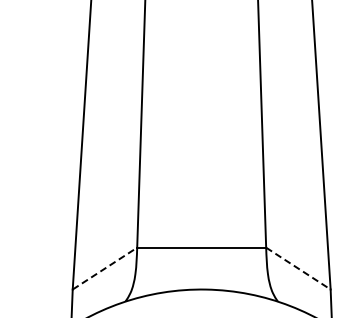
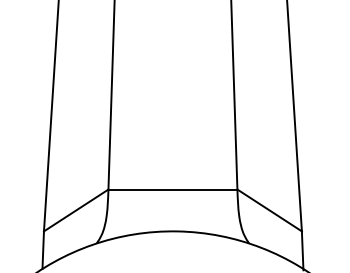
line: (105, 268) -> (76, 210), dashed -> solid
line: (298, 268) -> (269, 210), dashed -> solid

